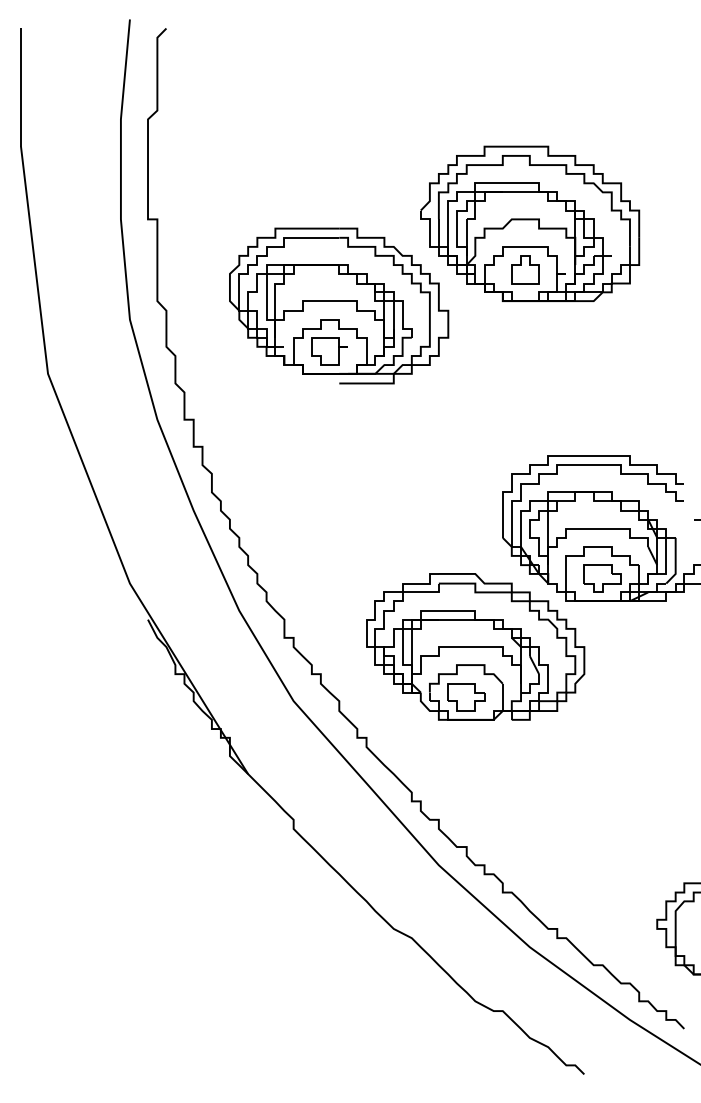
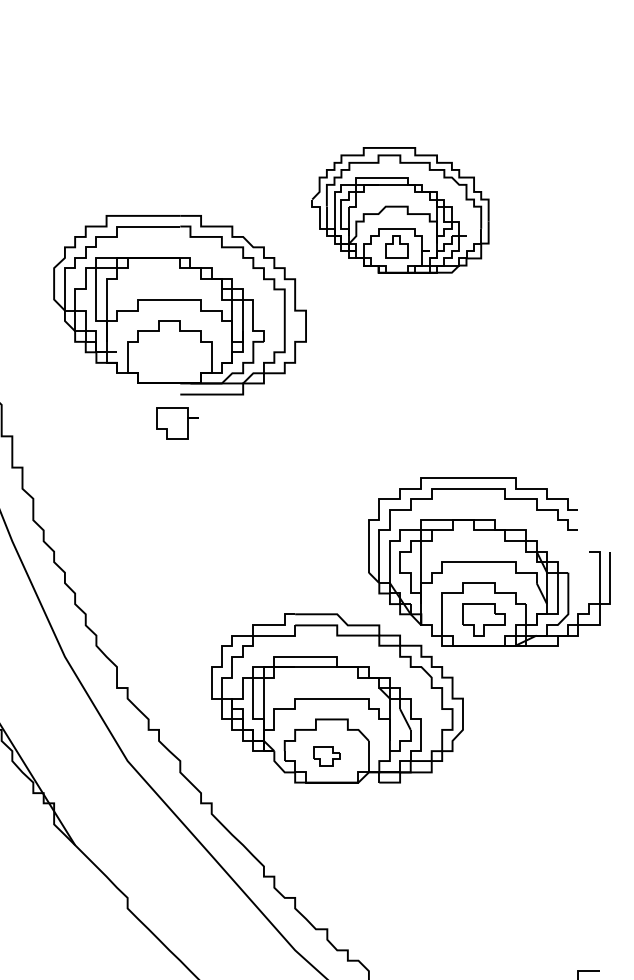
part: (530, 223) -> (400, 209), size x0.7
part: (329, 351) -> (177, 423), moved
part: (466, 697) -> (327, 756), size x0.6

